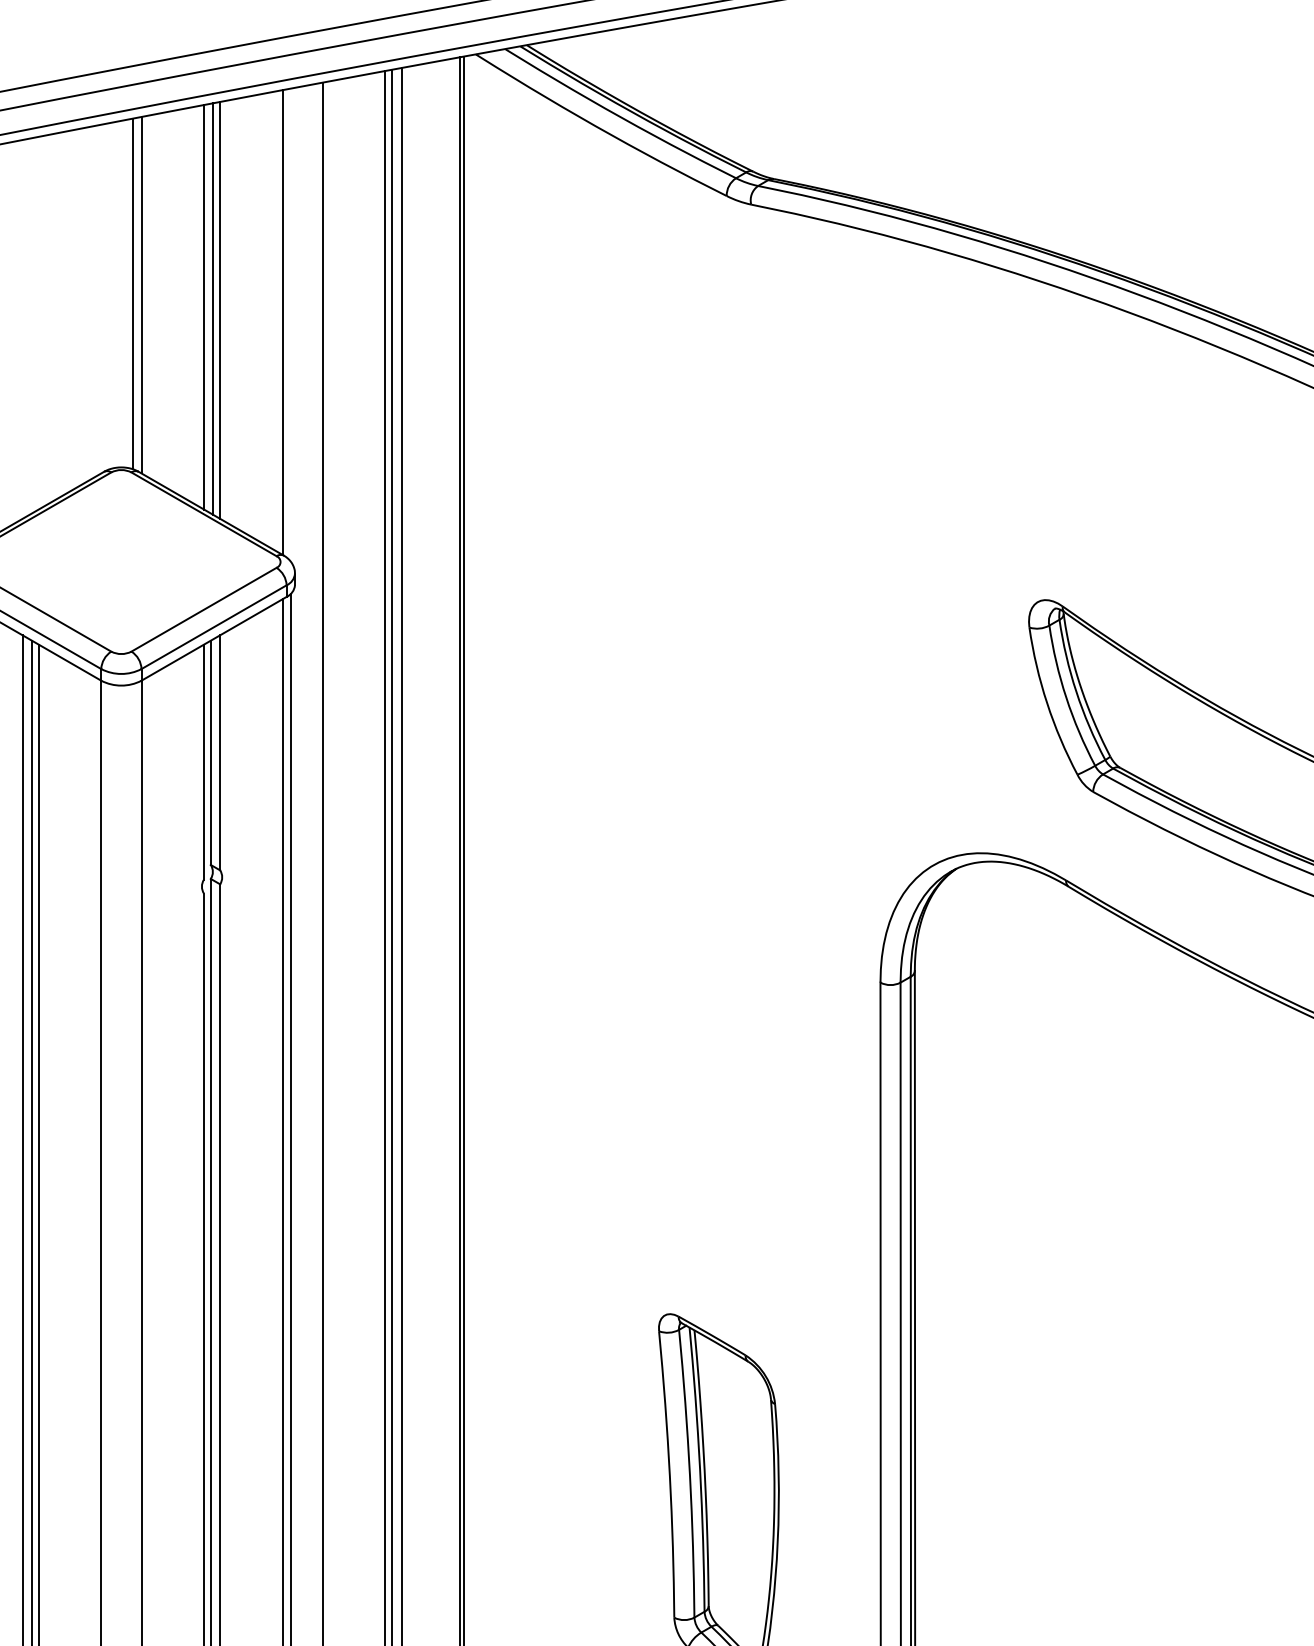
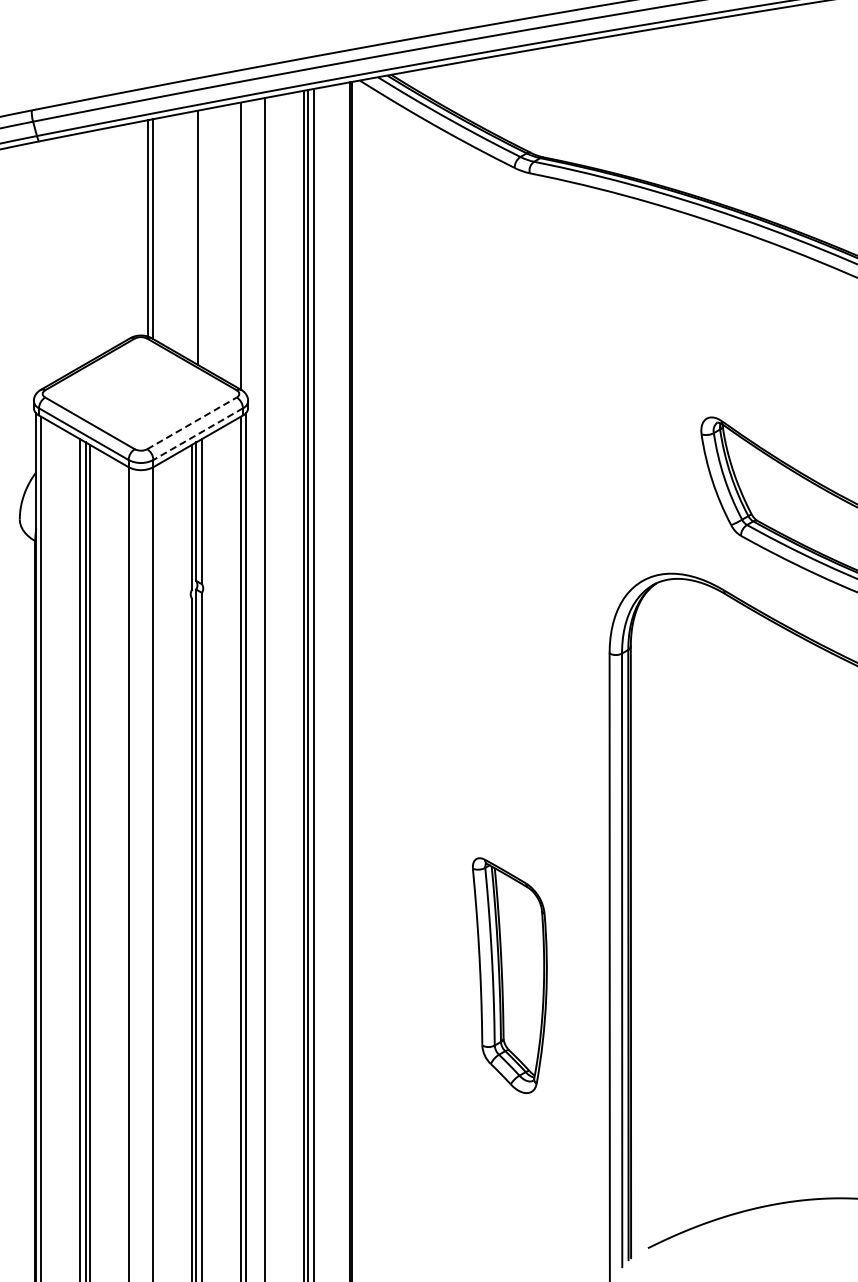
line: (204, 307) -> (192, 236), removed
line: (219, 310) -> (201, 238), removed
line: (204, 609) -> (192, 423), solid -> dashed
line: (214, 627) -> (198, 434), solid -> dashed

